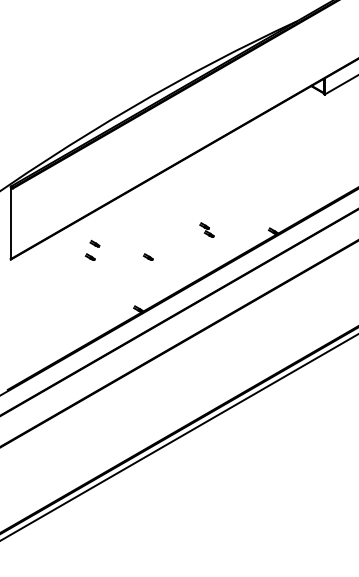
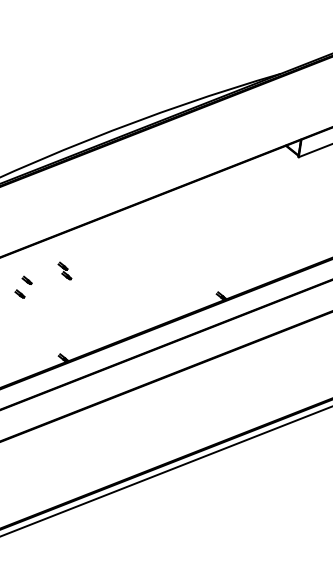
part: (206, 229) -> (64, 270), moved
part: (147, 256) -> (81, 302), removed

